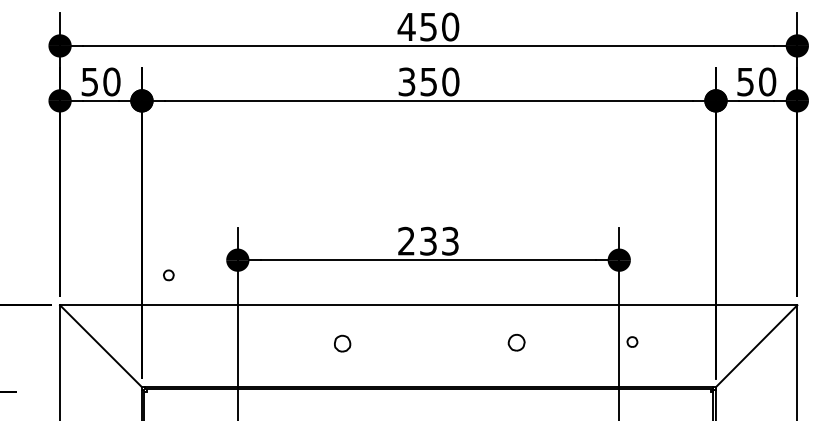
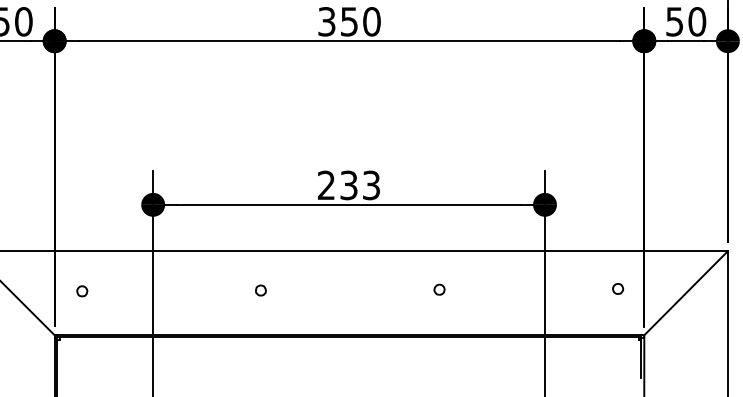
part: (168, 275) -> (81, 291), moved
part: (632, 341) -> (618, 288), moved
part: (516, 342) -> (439, 289), size x0.62
part: (342, 343) -> (260, 290), size x0.62

